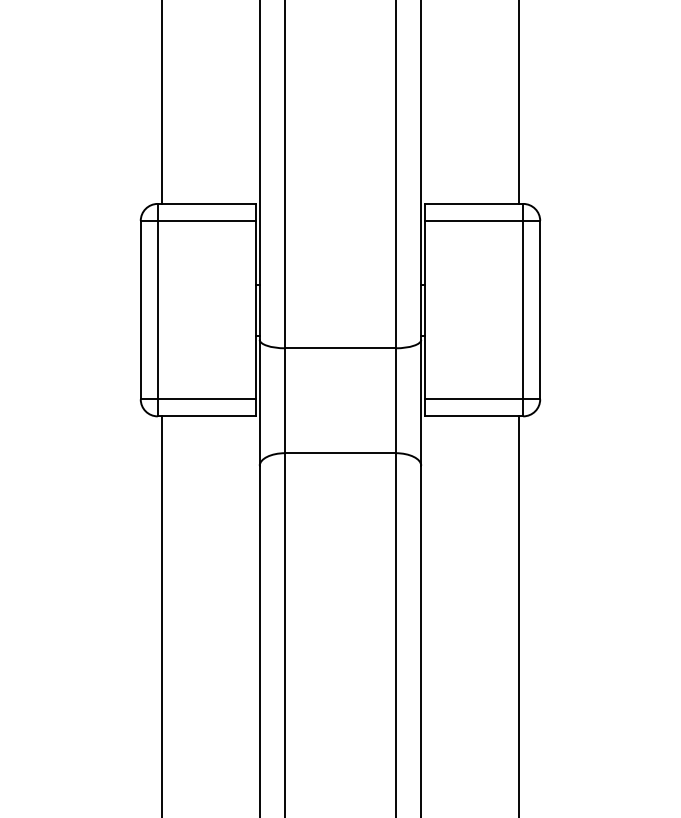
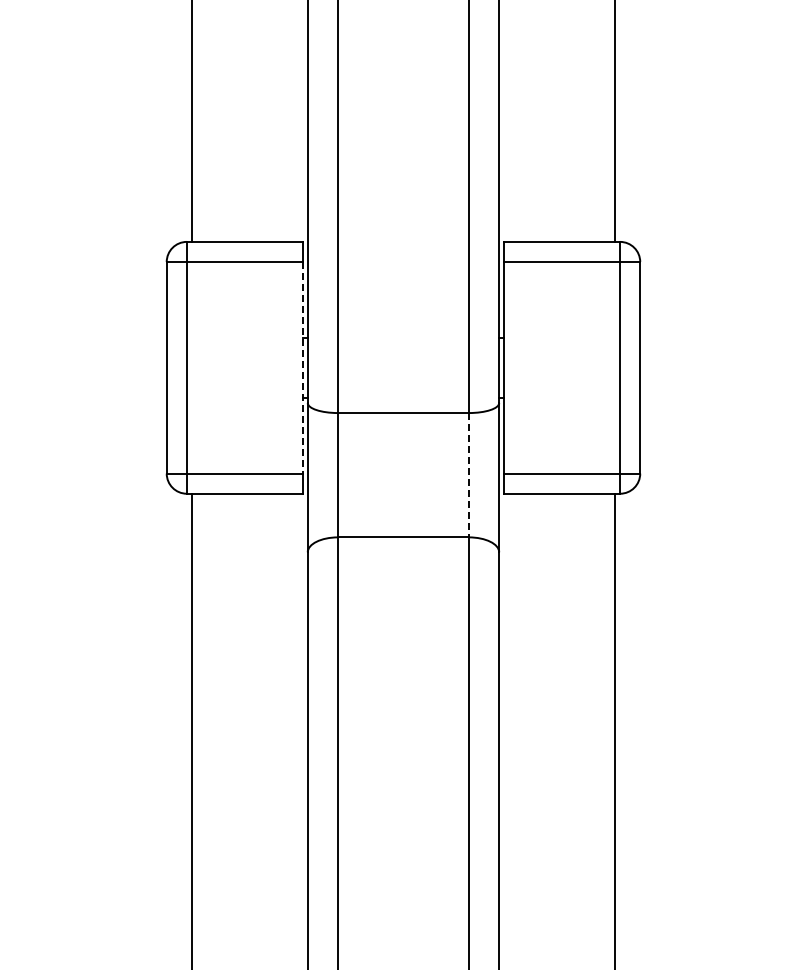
line: (255, 309) -> (302, 367), solid -> dashed
line: (395, 400) -> (468, 475), solid -> dashed

